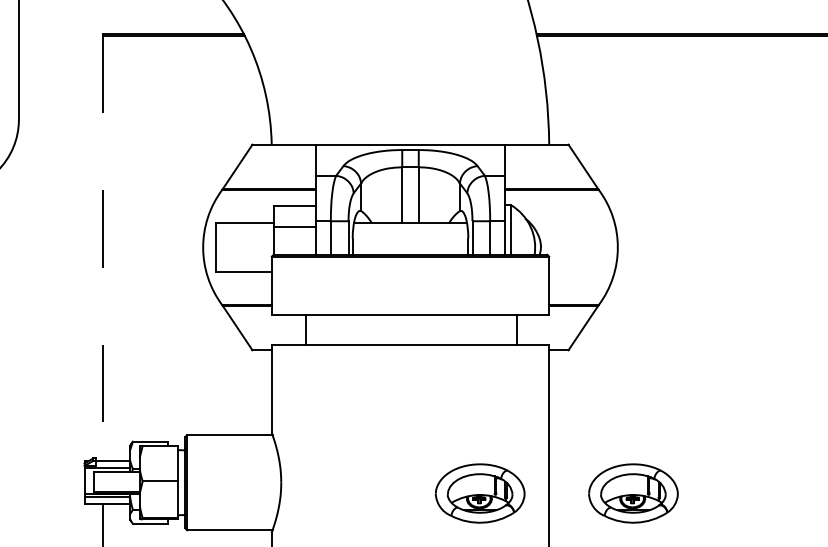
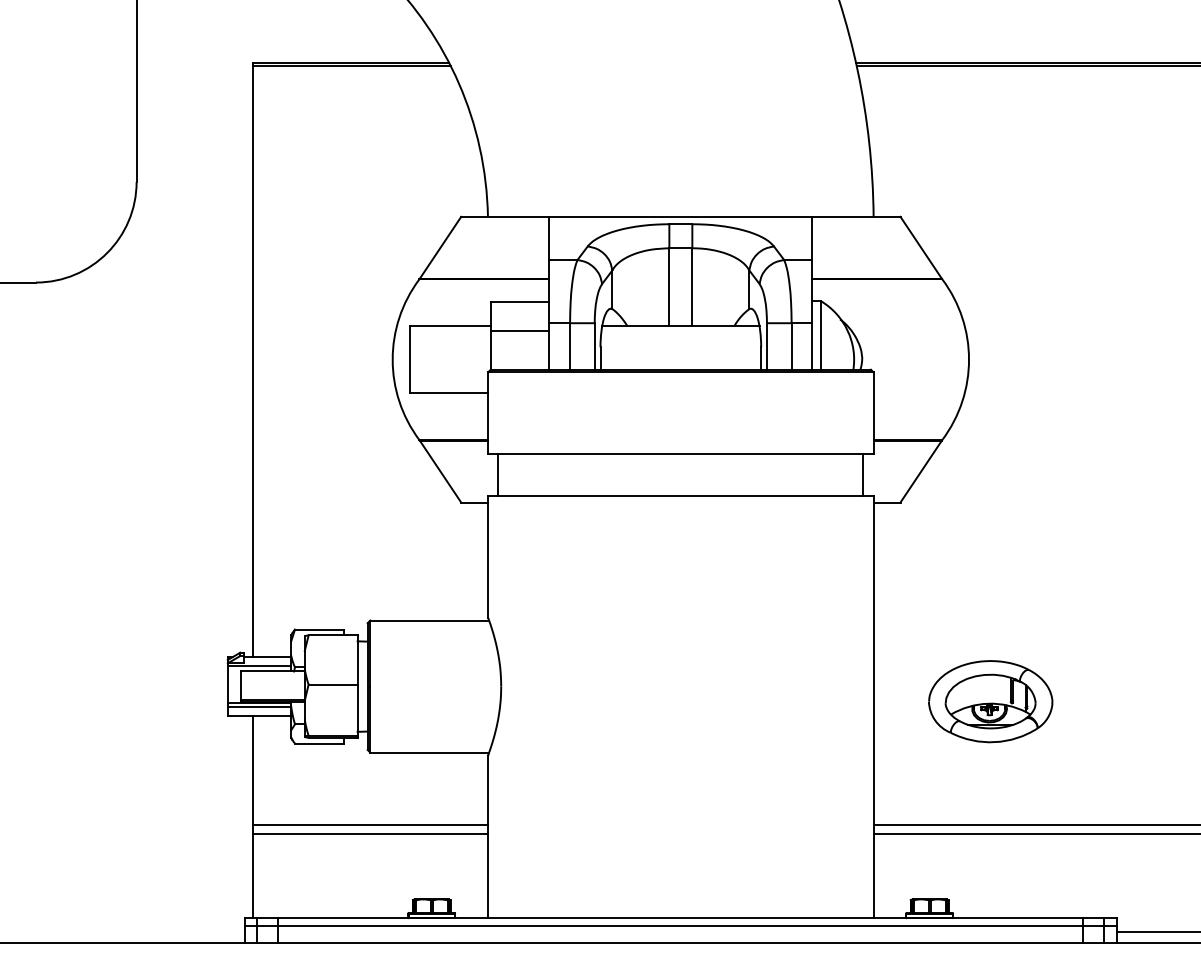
line: (102, 248) -> (252, 361), dashed -> solid
line: (305, 330) -> (498, 474), moved
line: (517, 330) -> (863, 474), moved
part: (480, 493) -> (777, 701), removed

